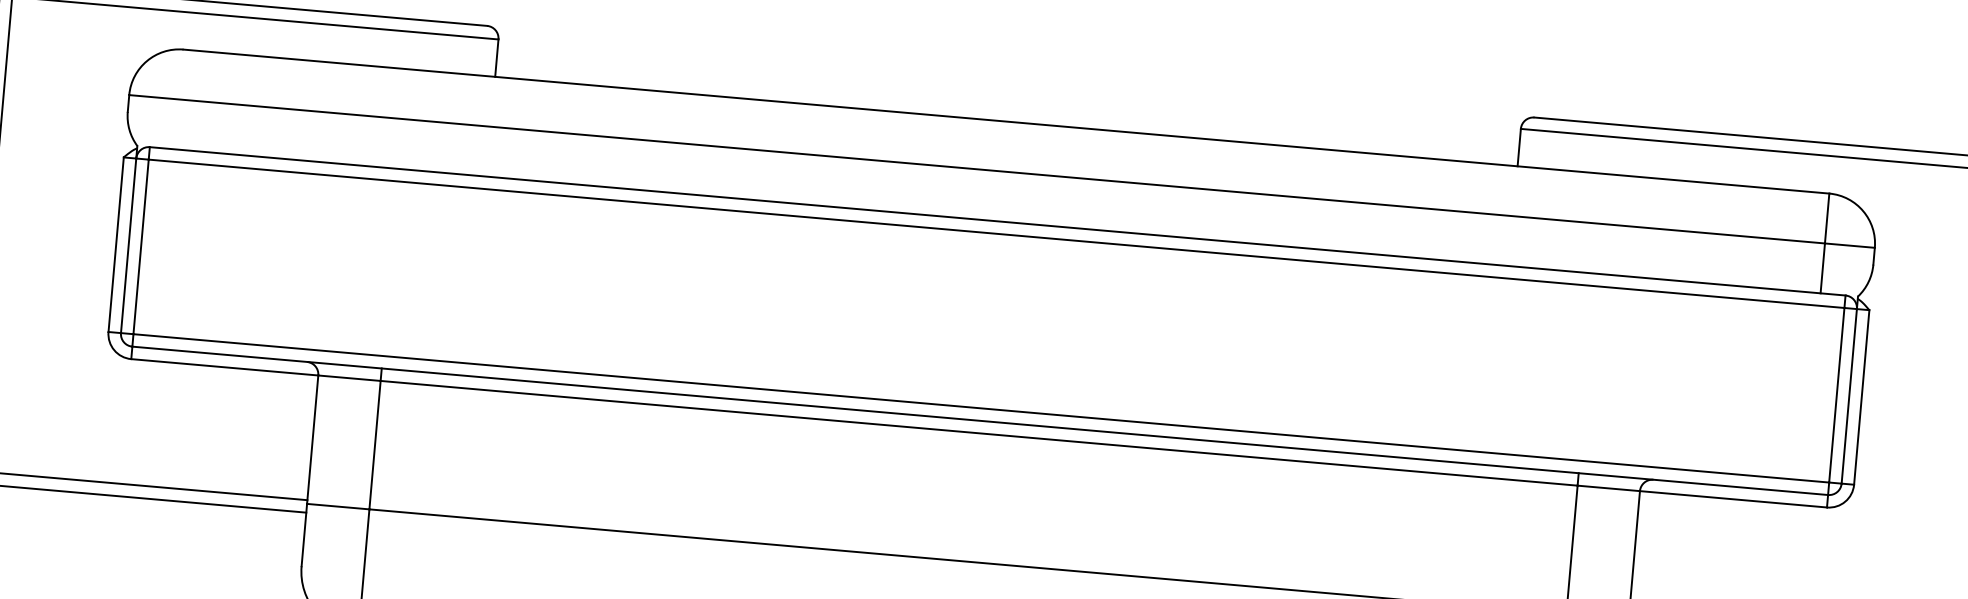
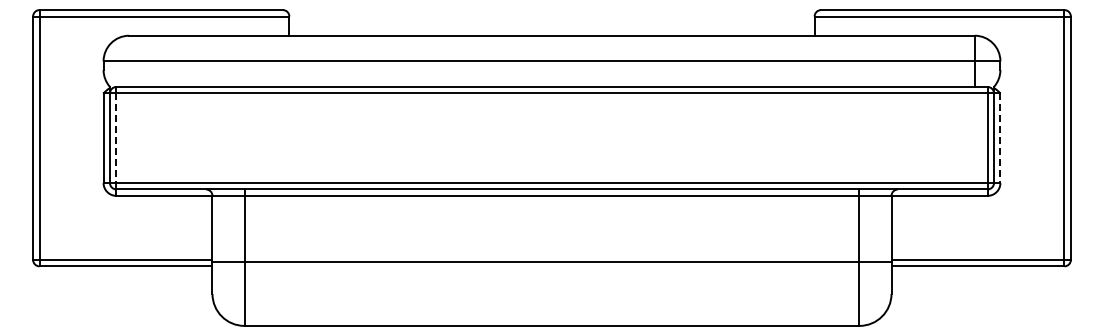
line: (141, 247) -> (116, 138), solid -> dashed
line: (1861, 397) -> (1000, 138), solid -> dashed

